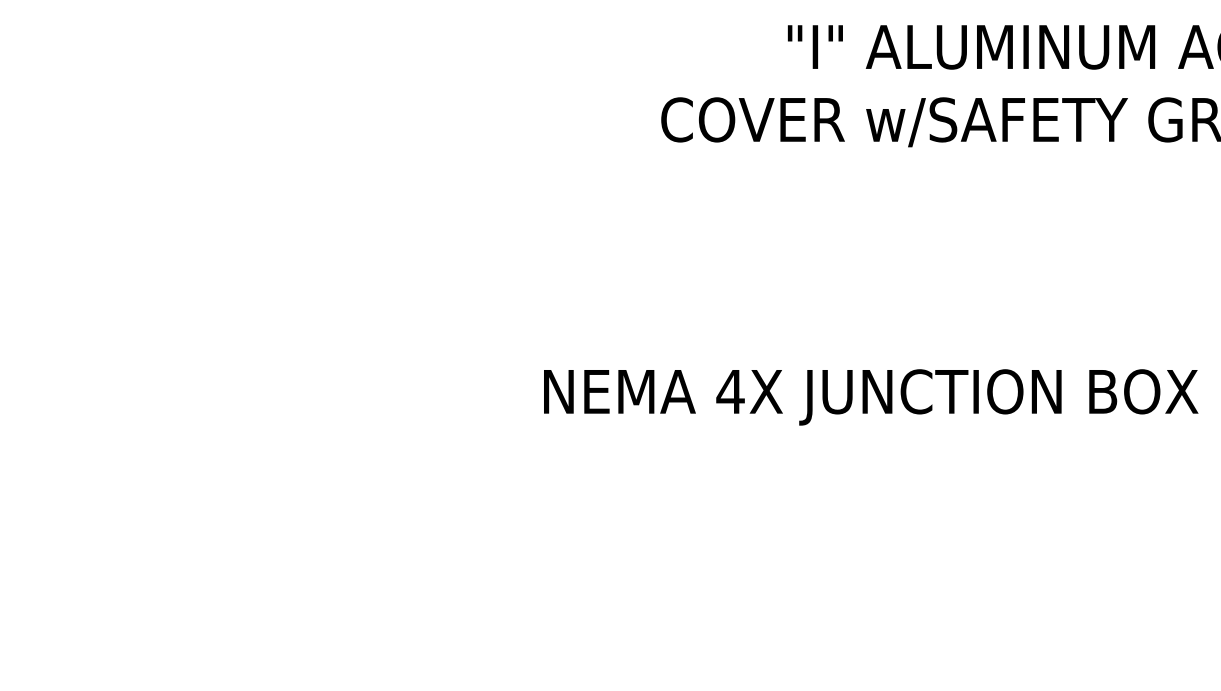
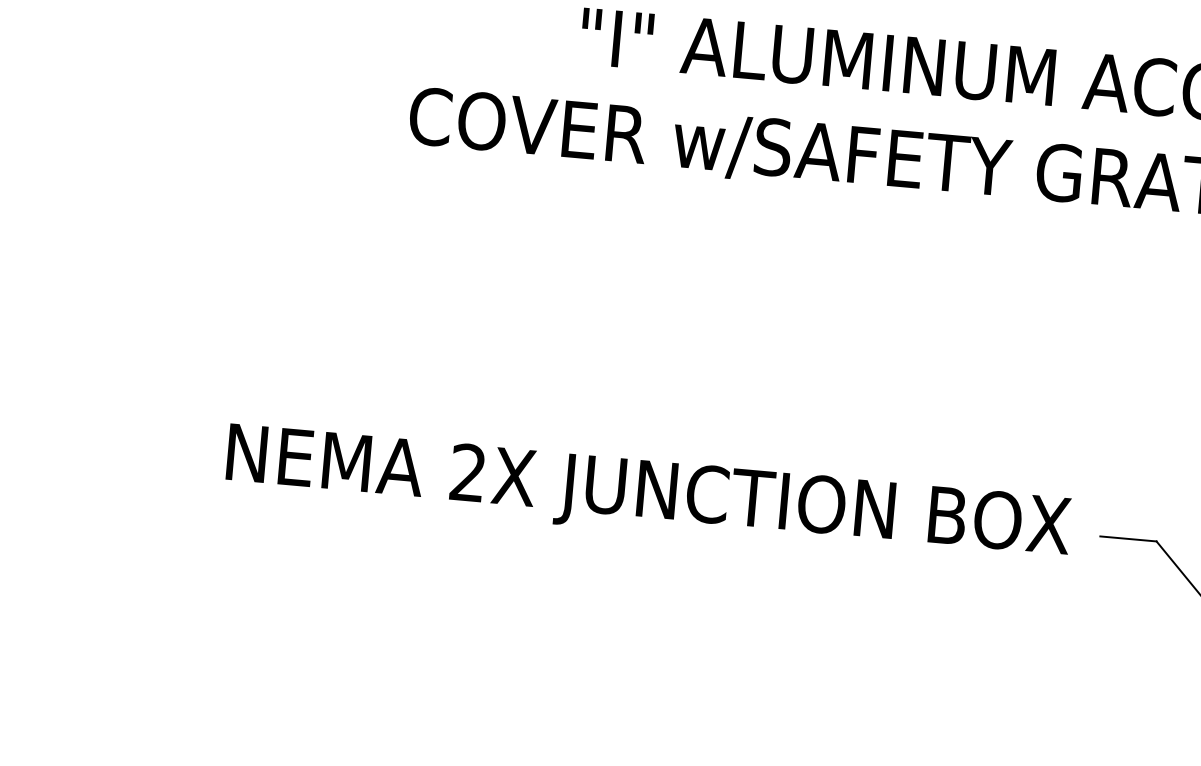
text: (730, 391) -> (468, 472), 4X -> 2X

